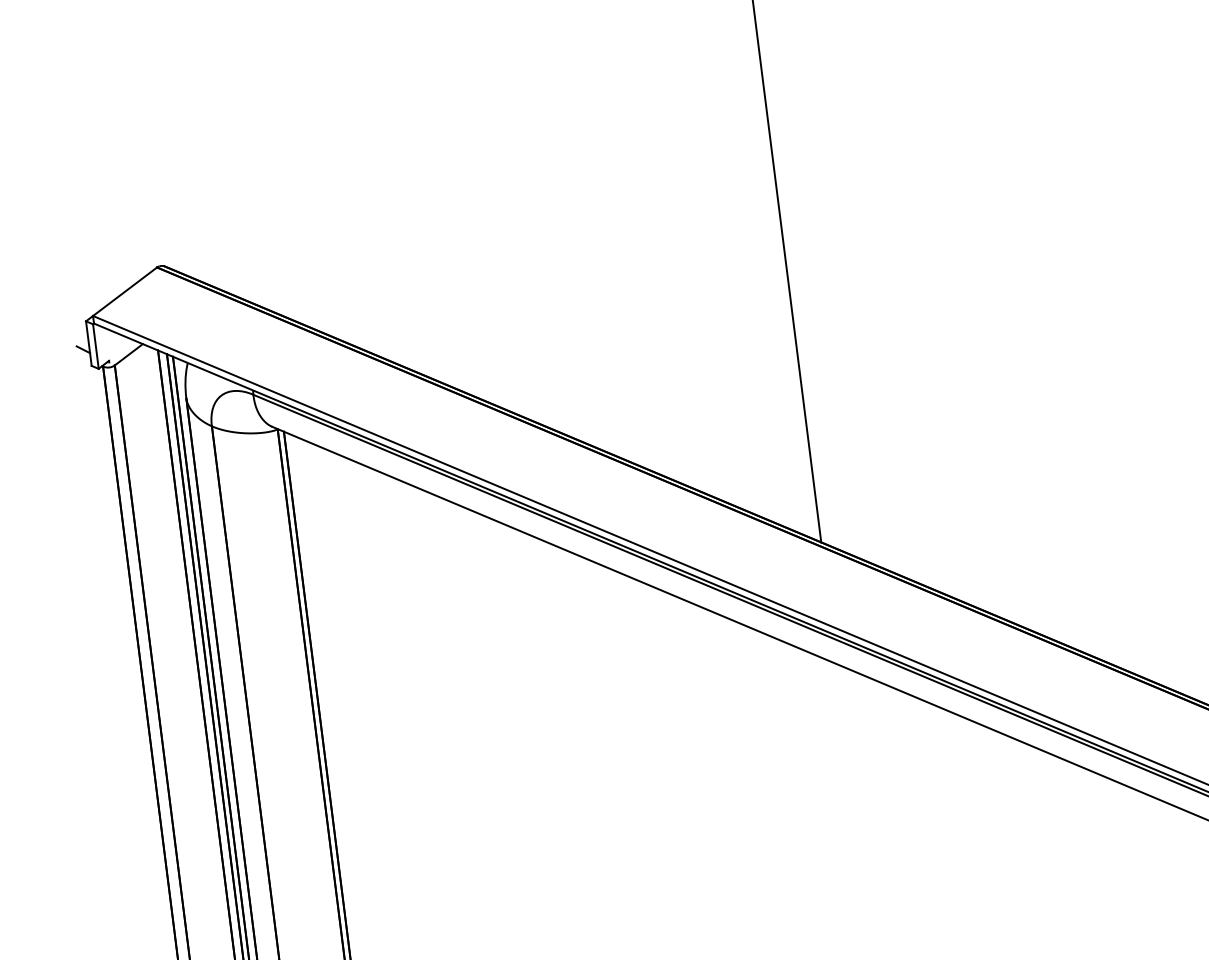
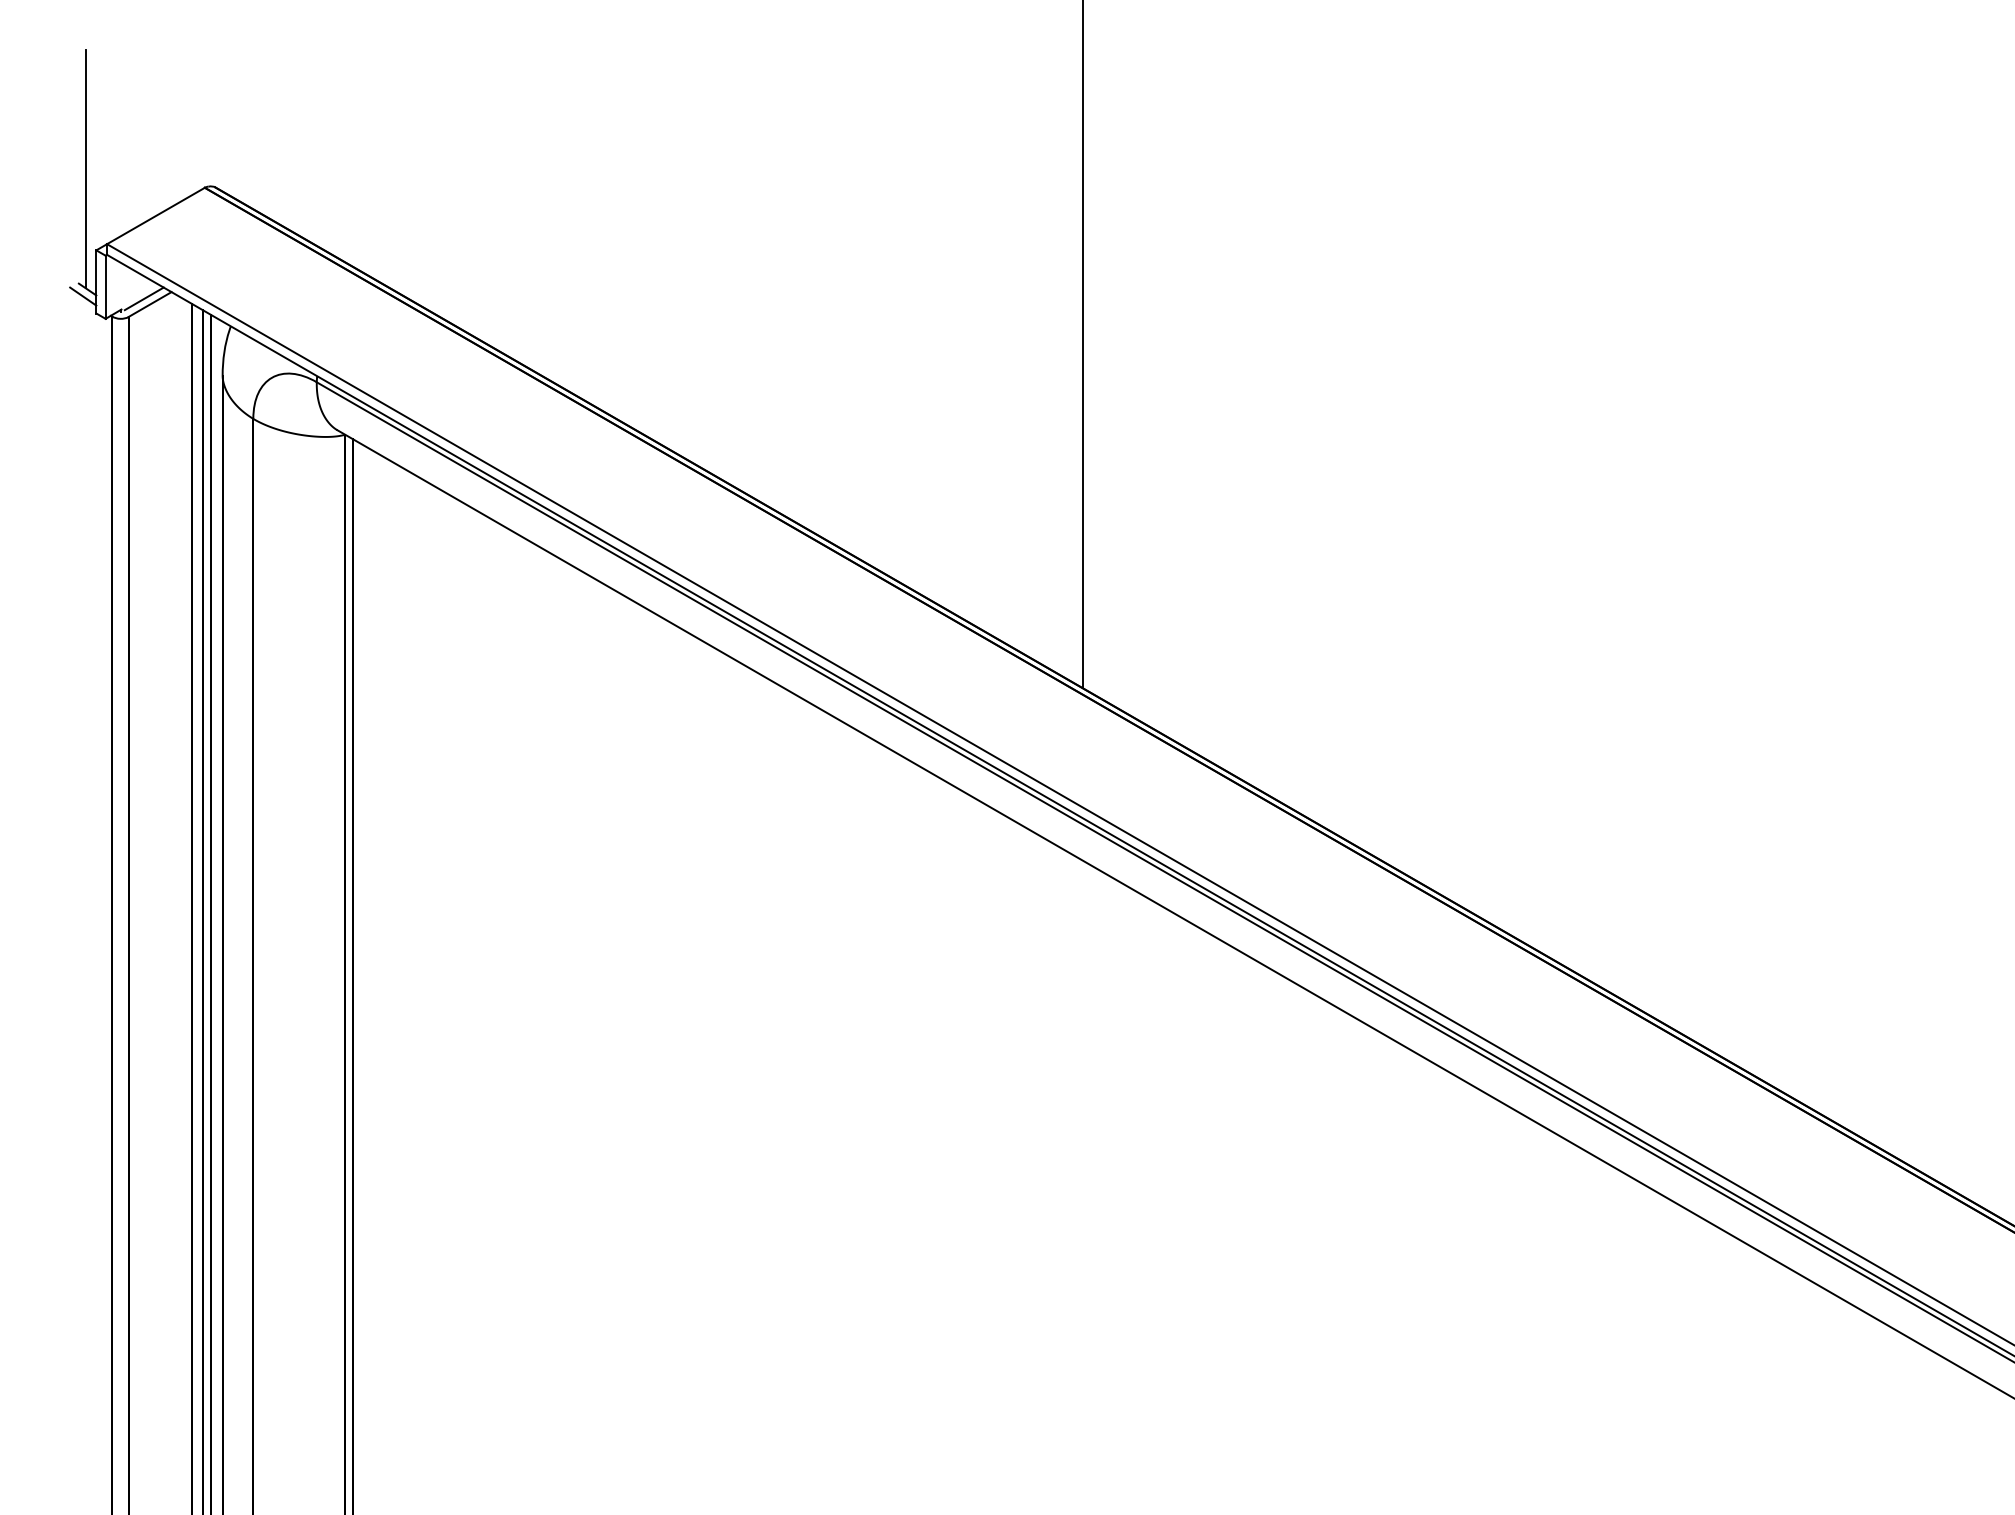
line: (71, 265) -> (85, 169), added
line: (123, 351) -> (143, 298), added
line: (81, 355) -> (83, 296), added

